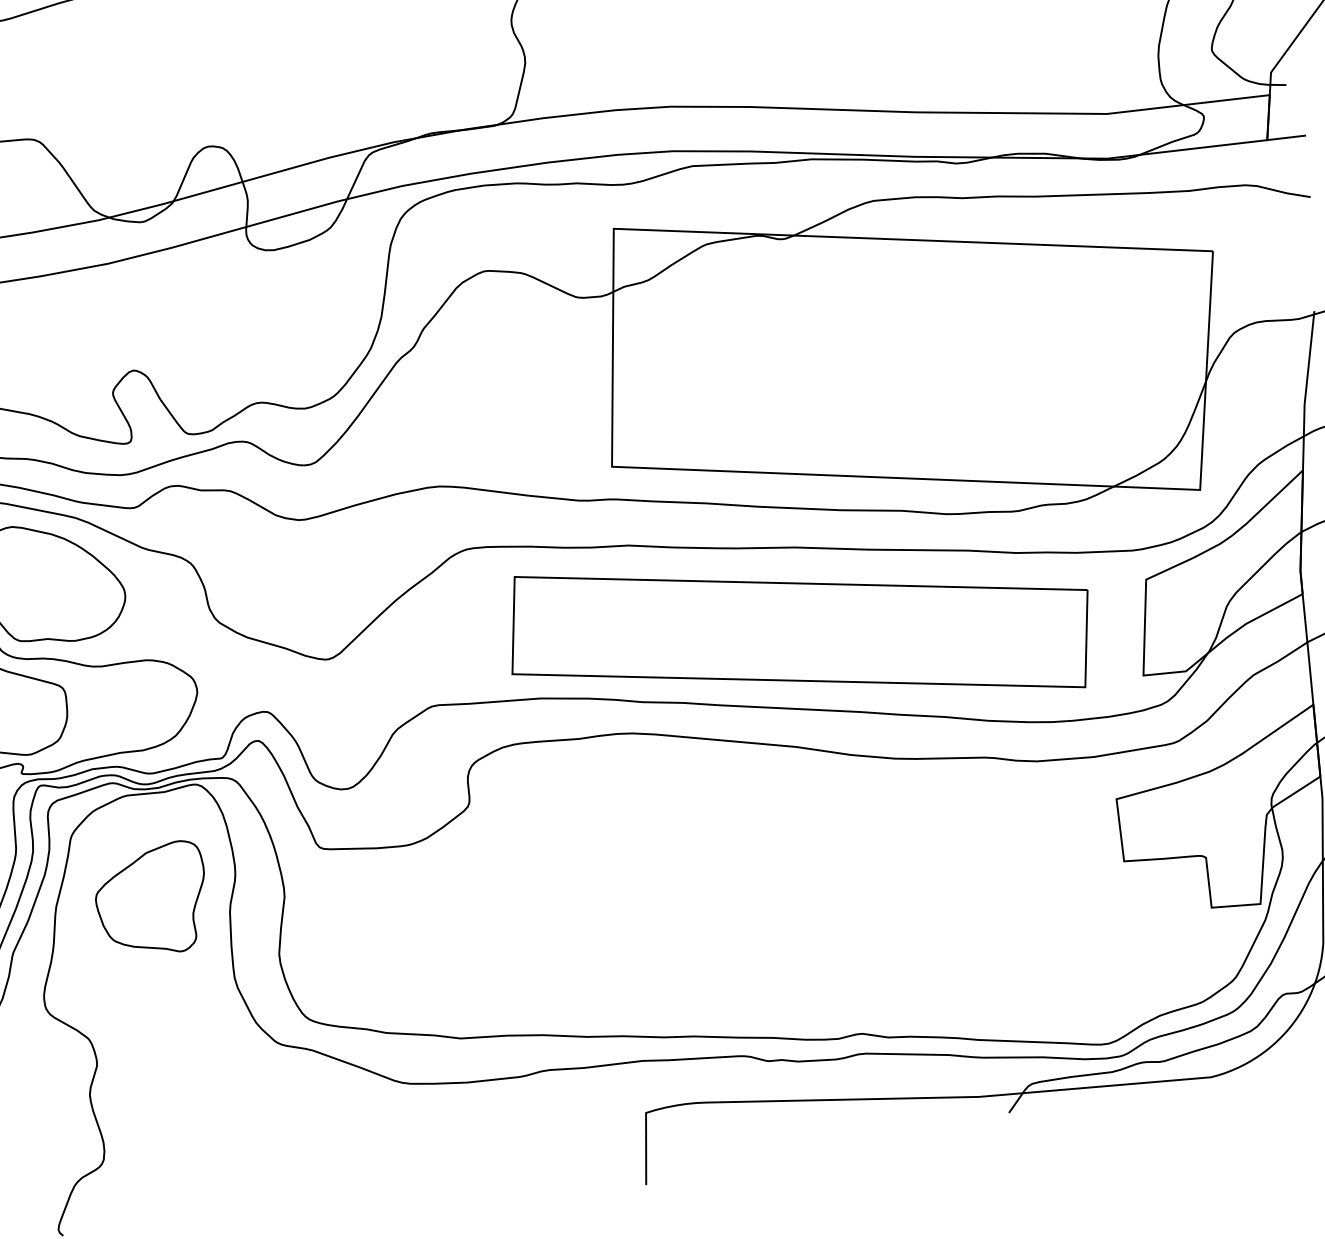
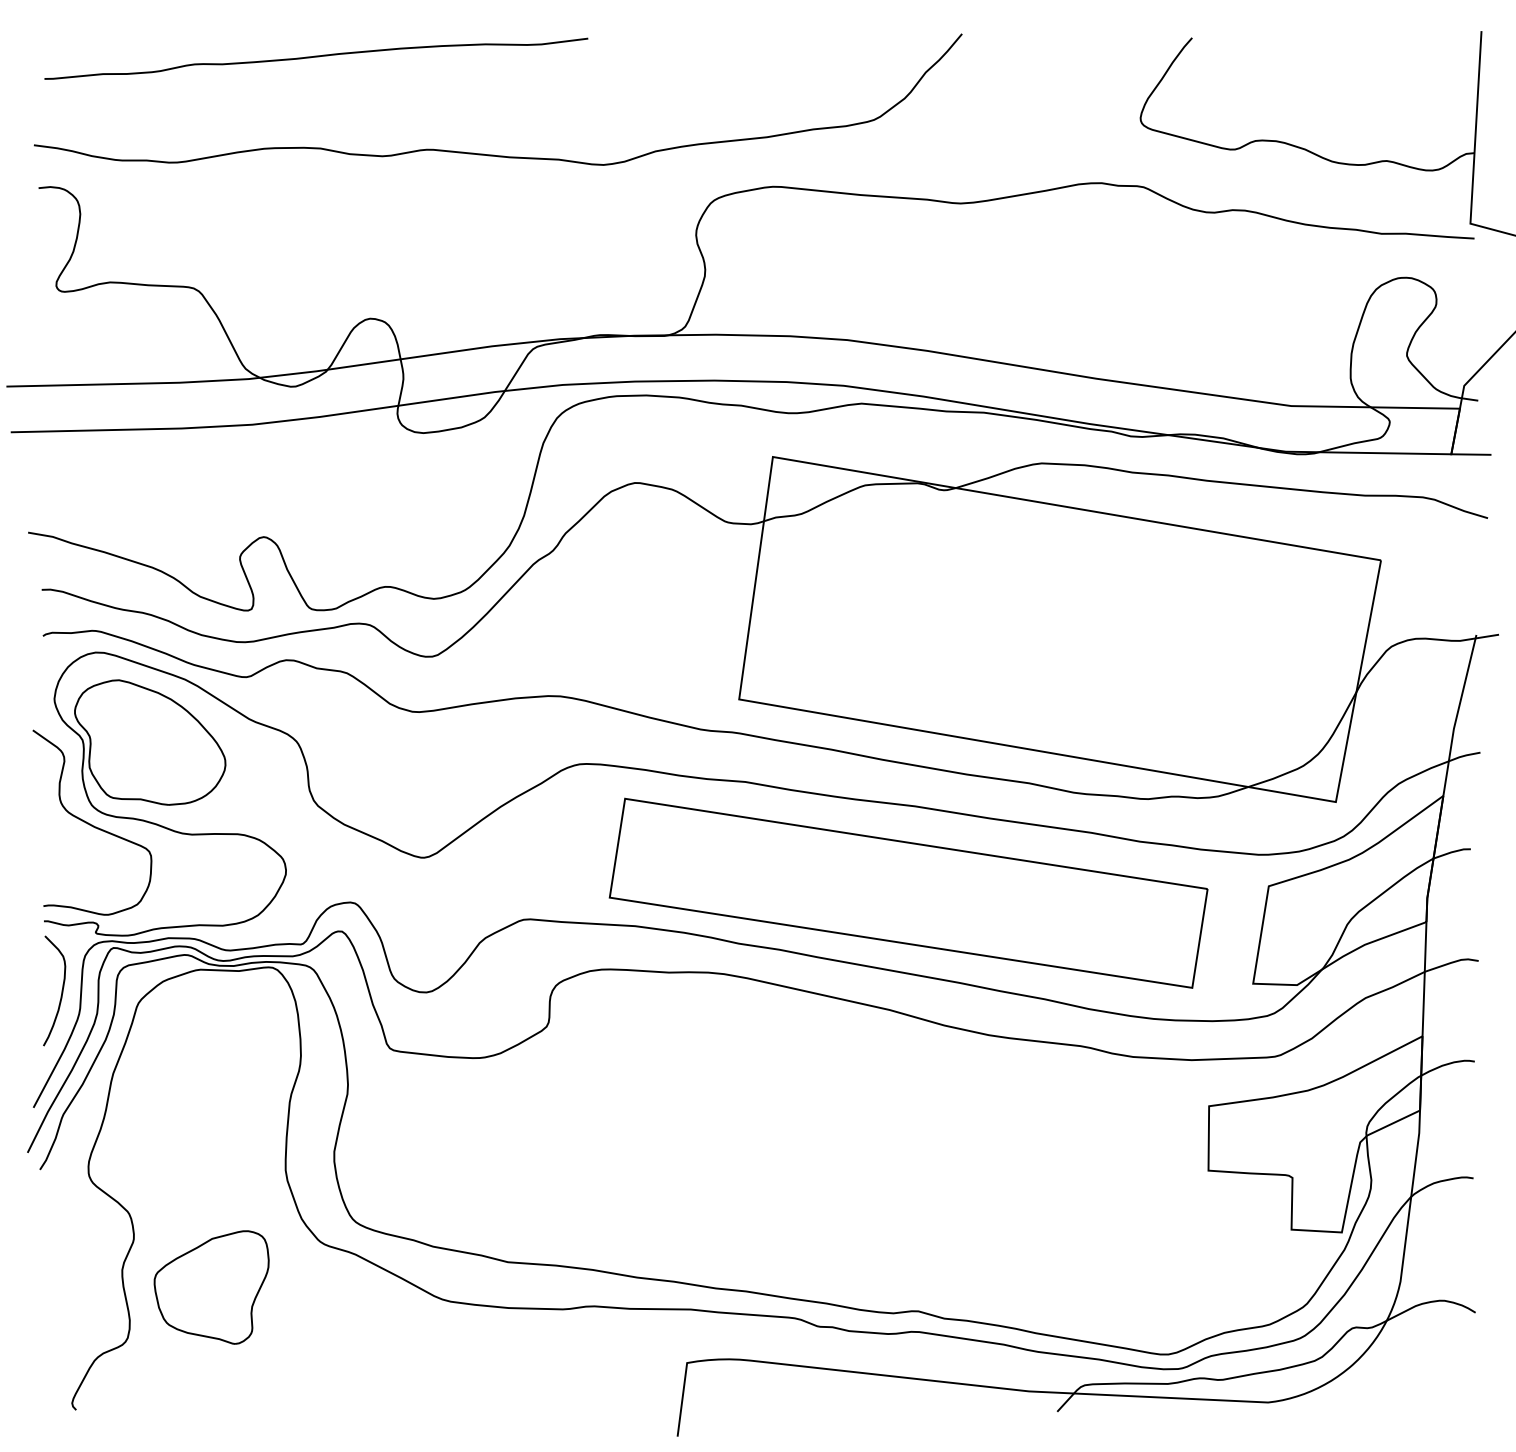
part: (151, 900) -> (211, 1287), moved

